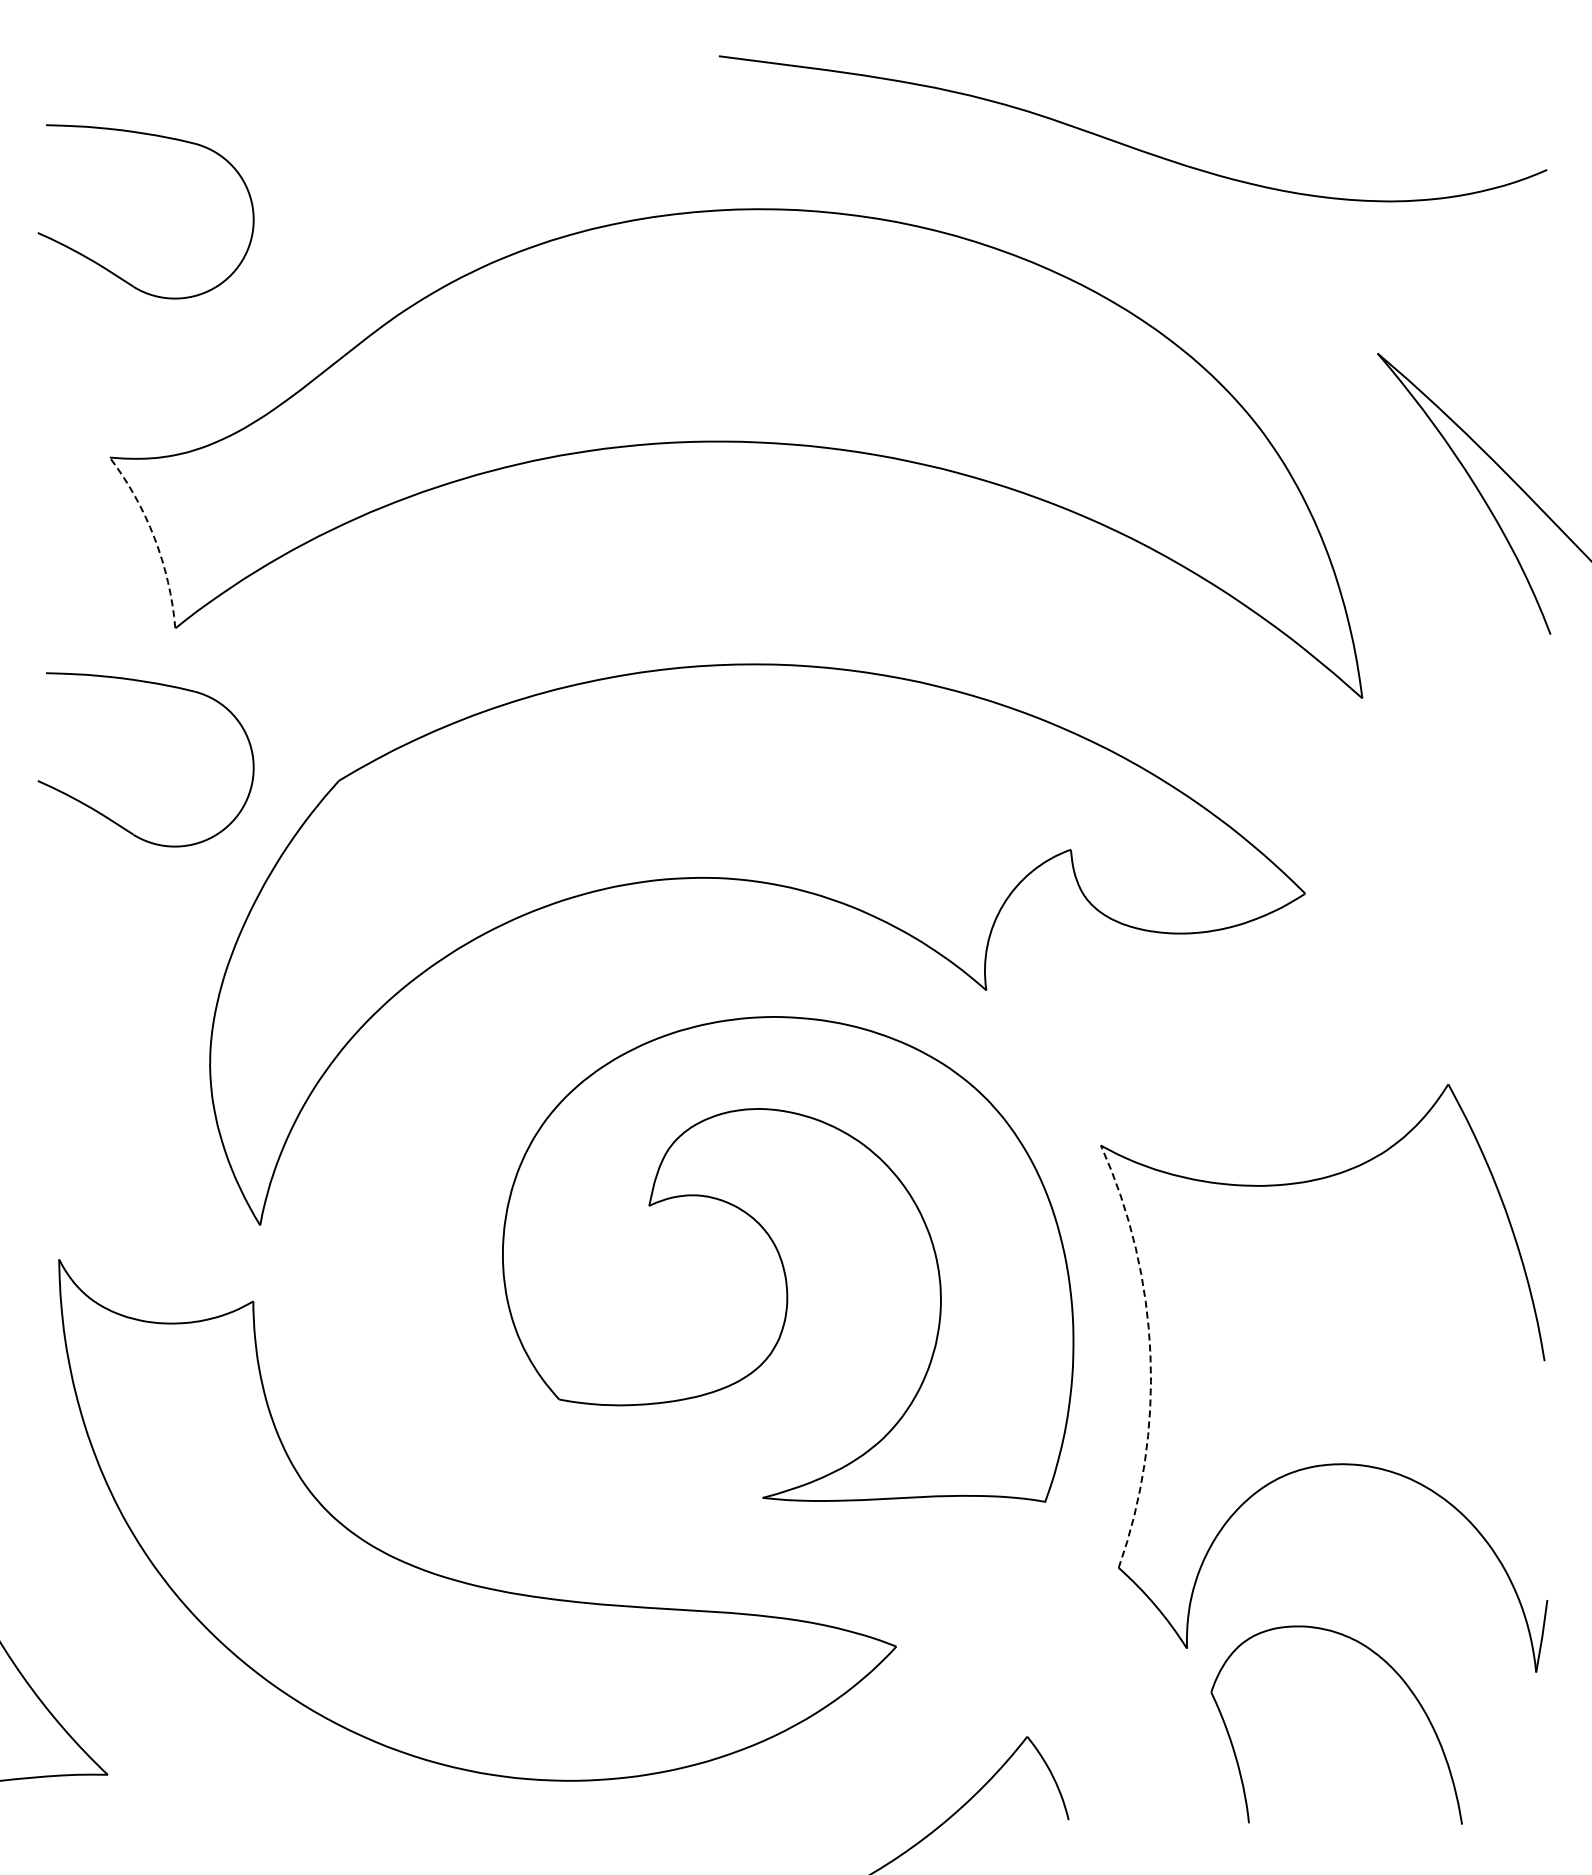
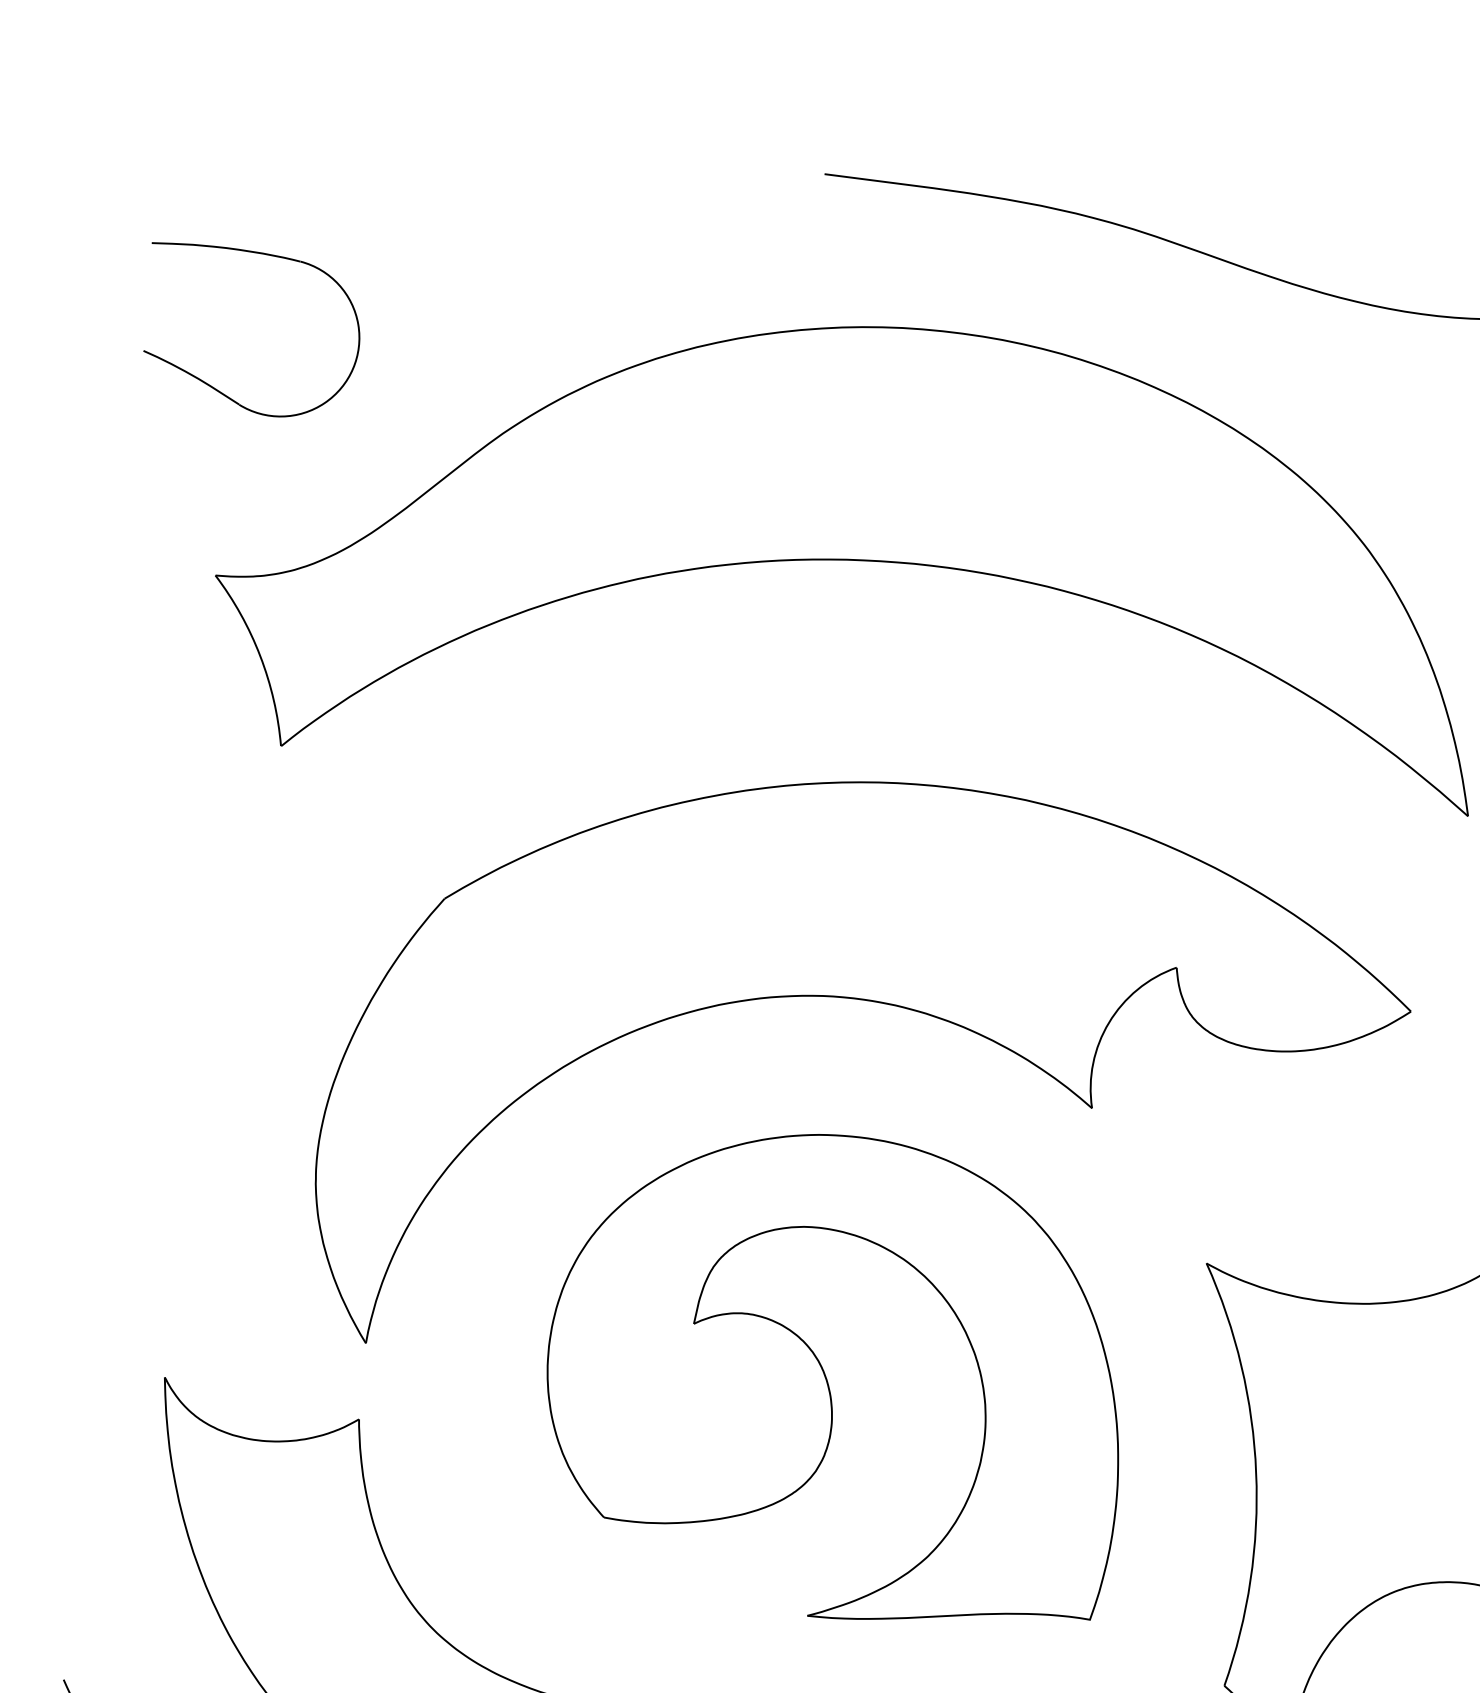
arc: (154, 538) -> (260, 656), dashed -> solid
part: (107, 816) -> (213, 934), removed
part: (782, 1260) -> (827, 1378), moved
arc: (1150, 1354) -> (1256, 1472), dashed -> solid

